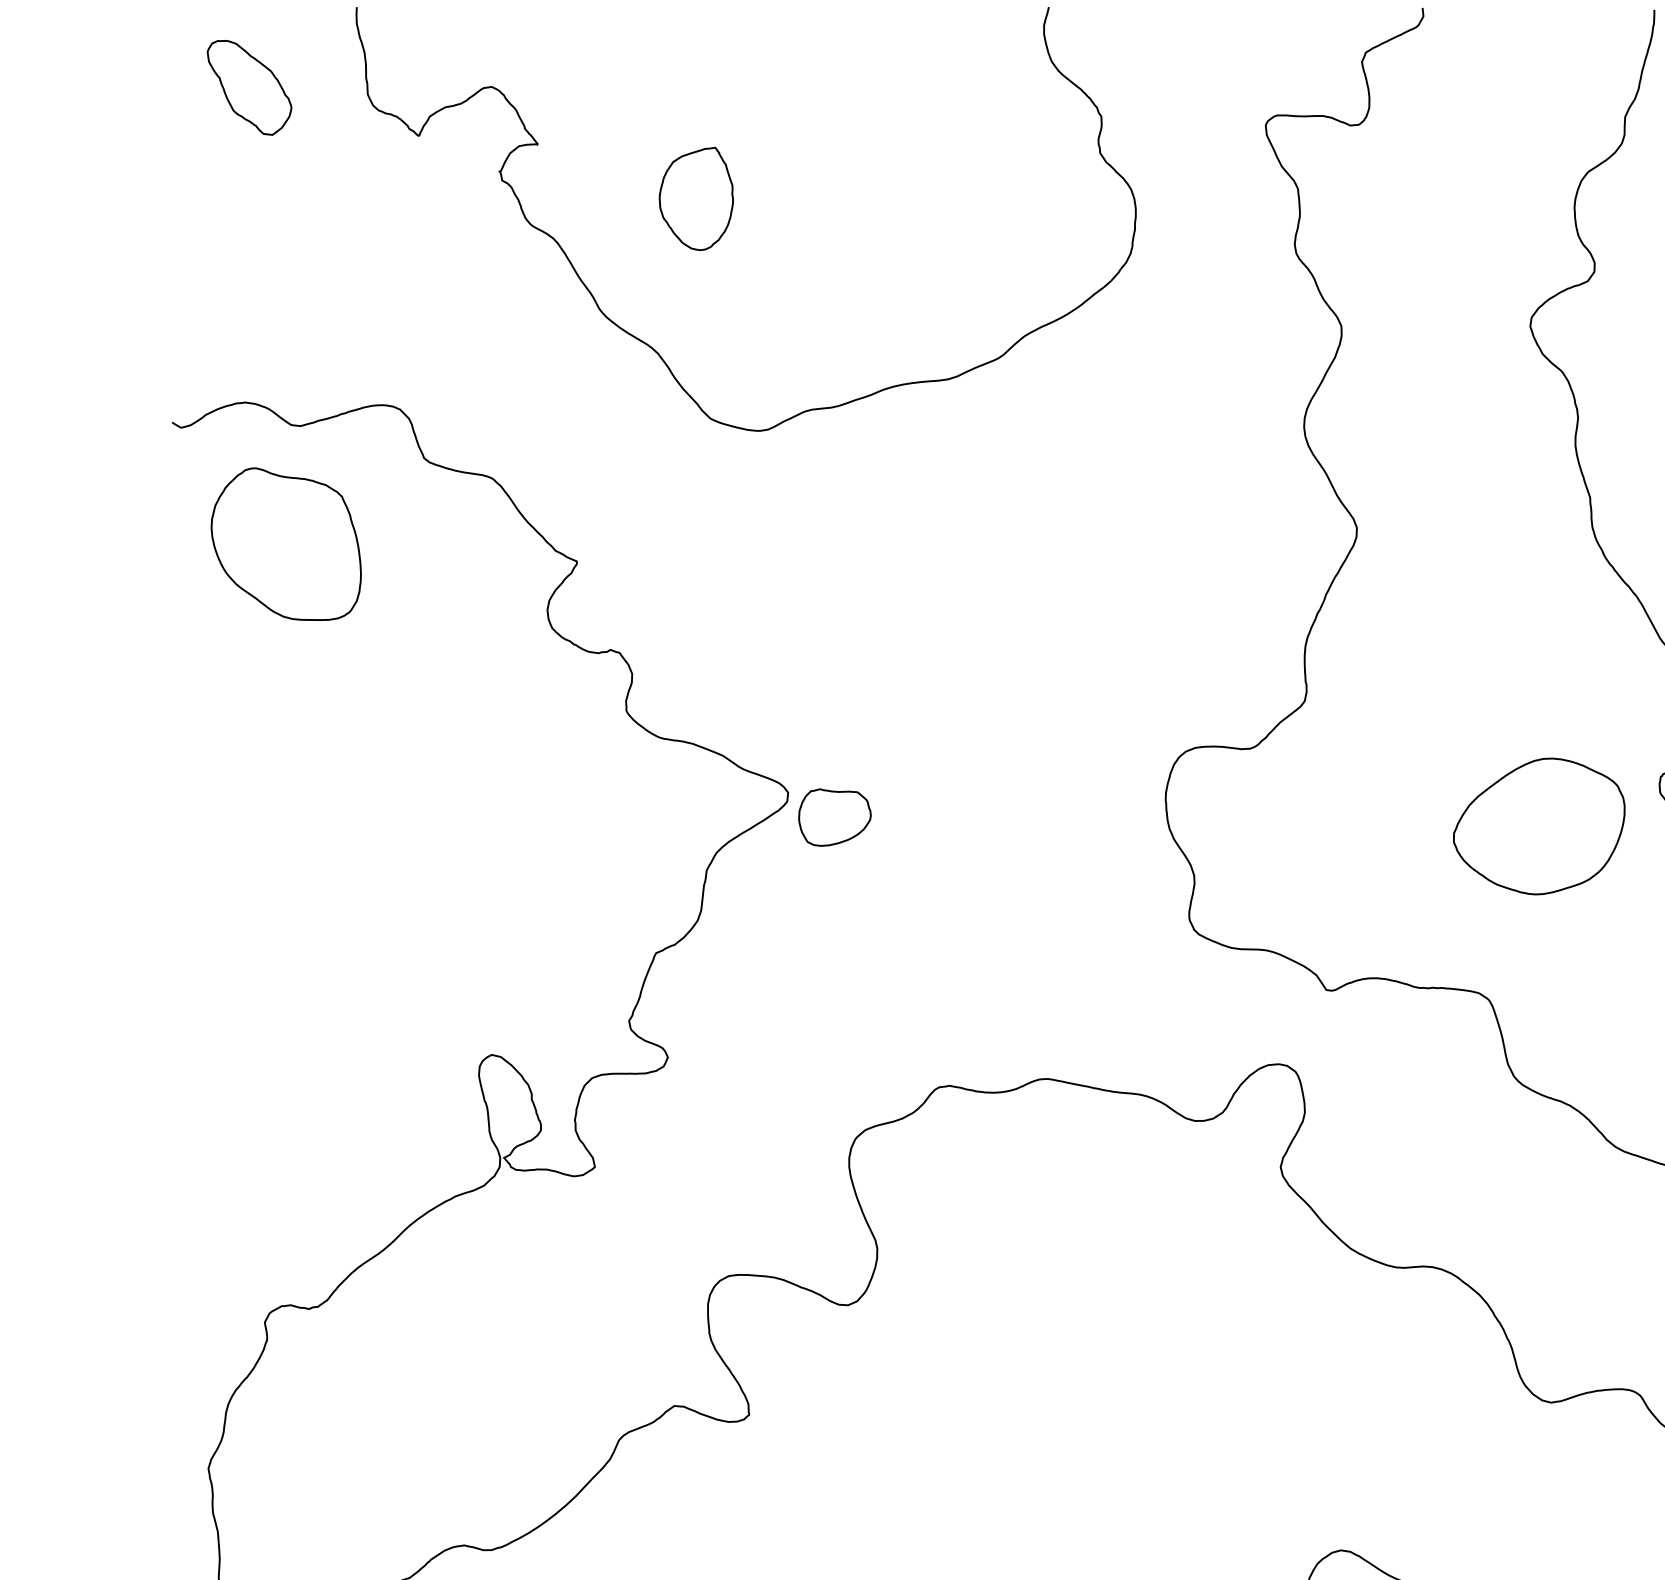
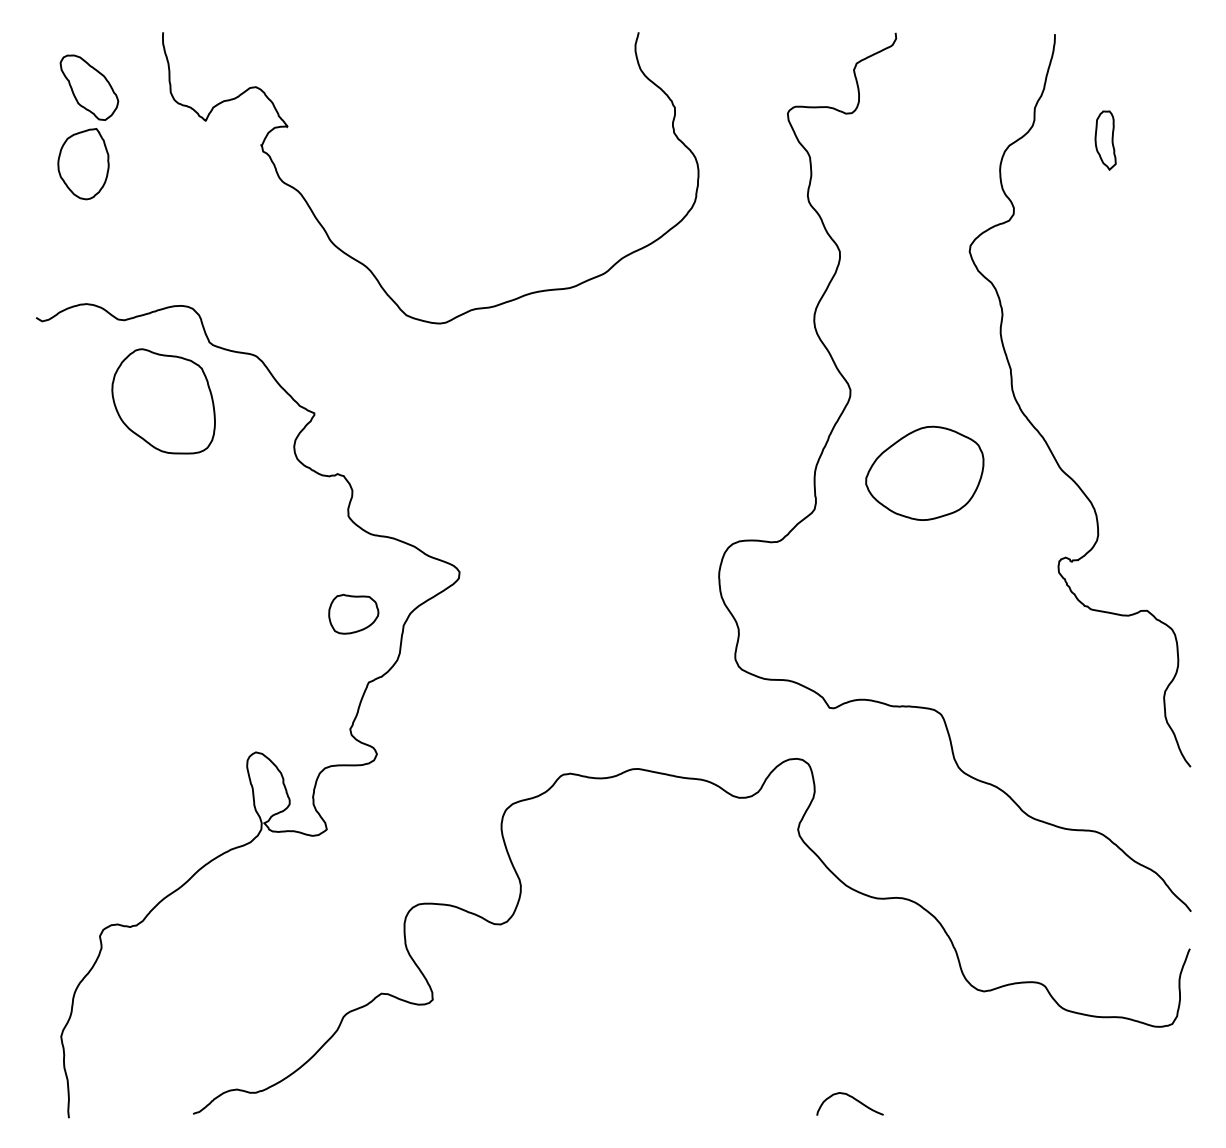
part: (696, 199) -> (83, 164), moved
part: (286, 544) -> (163, 401), moved
part: (834, 816) -> (353, 613), moved
part: (1538, 825) -> (924, 472), moved

